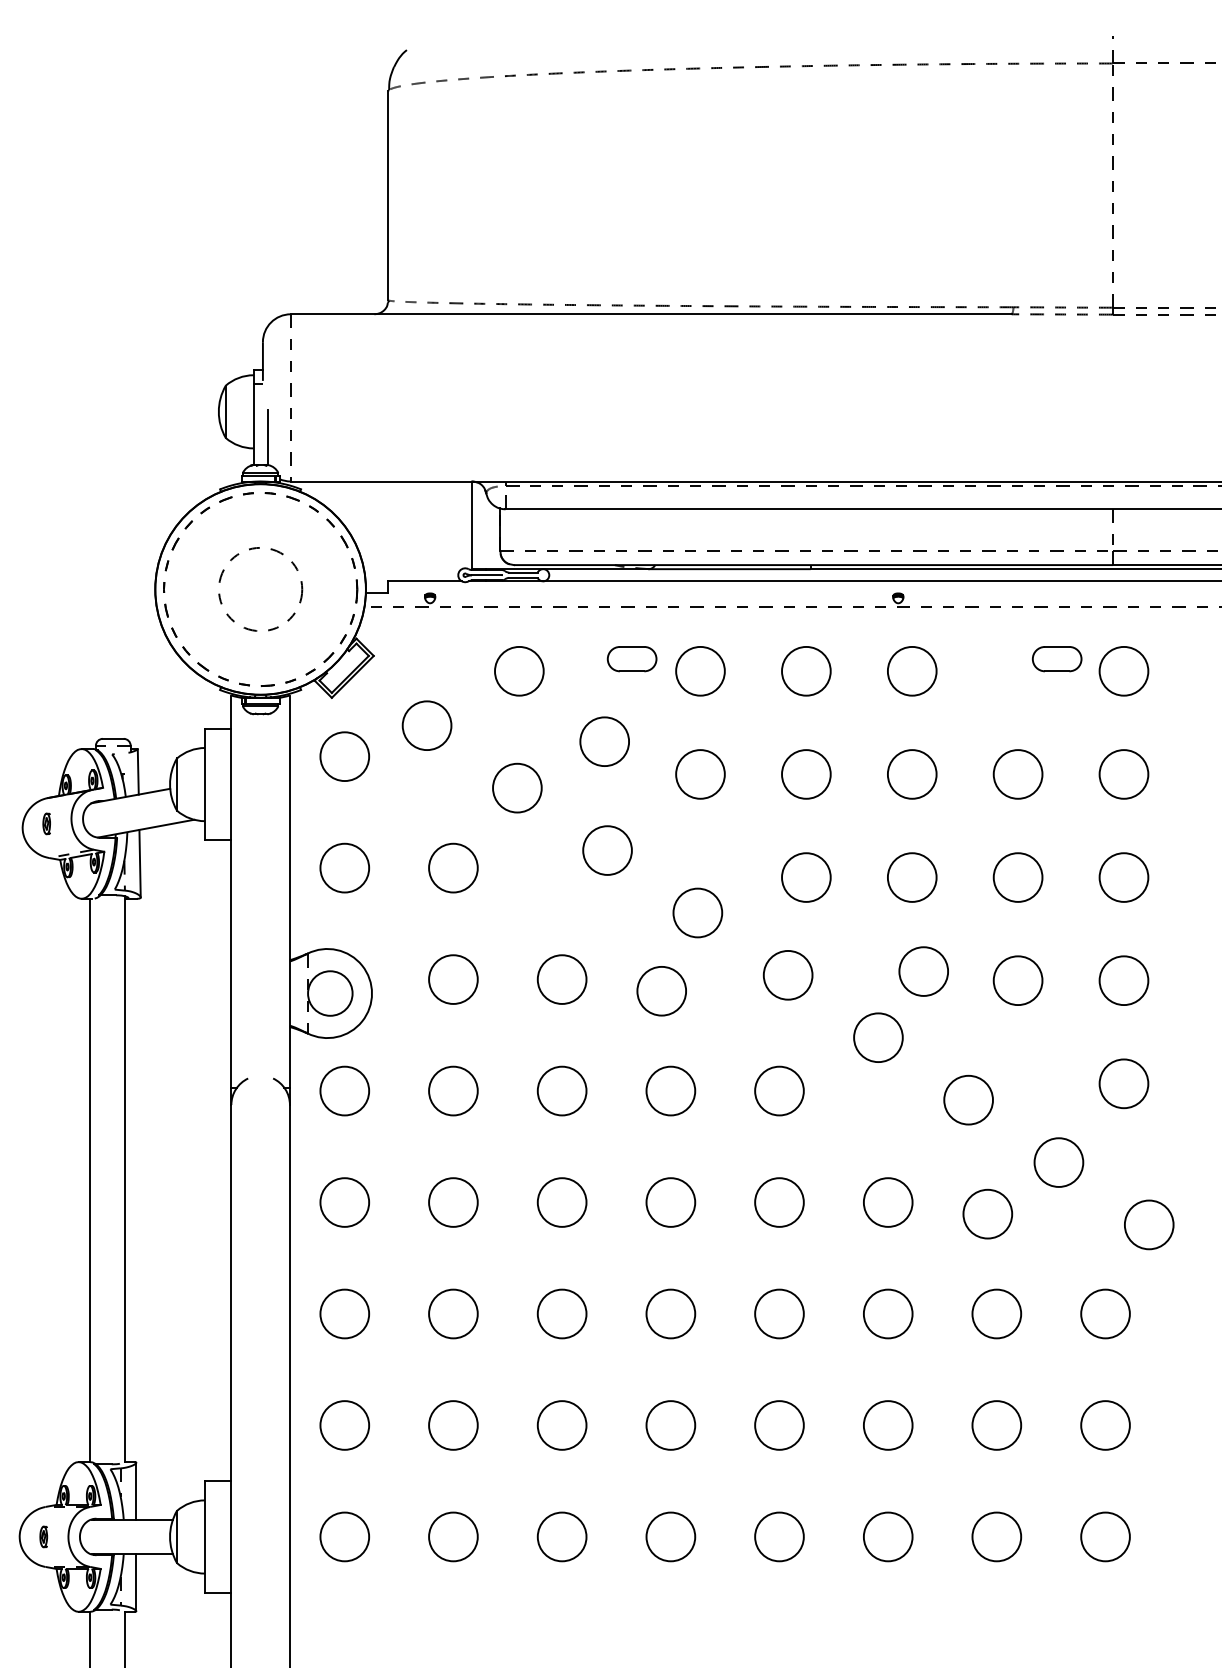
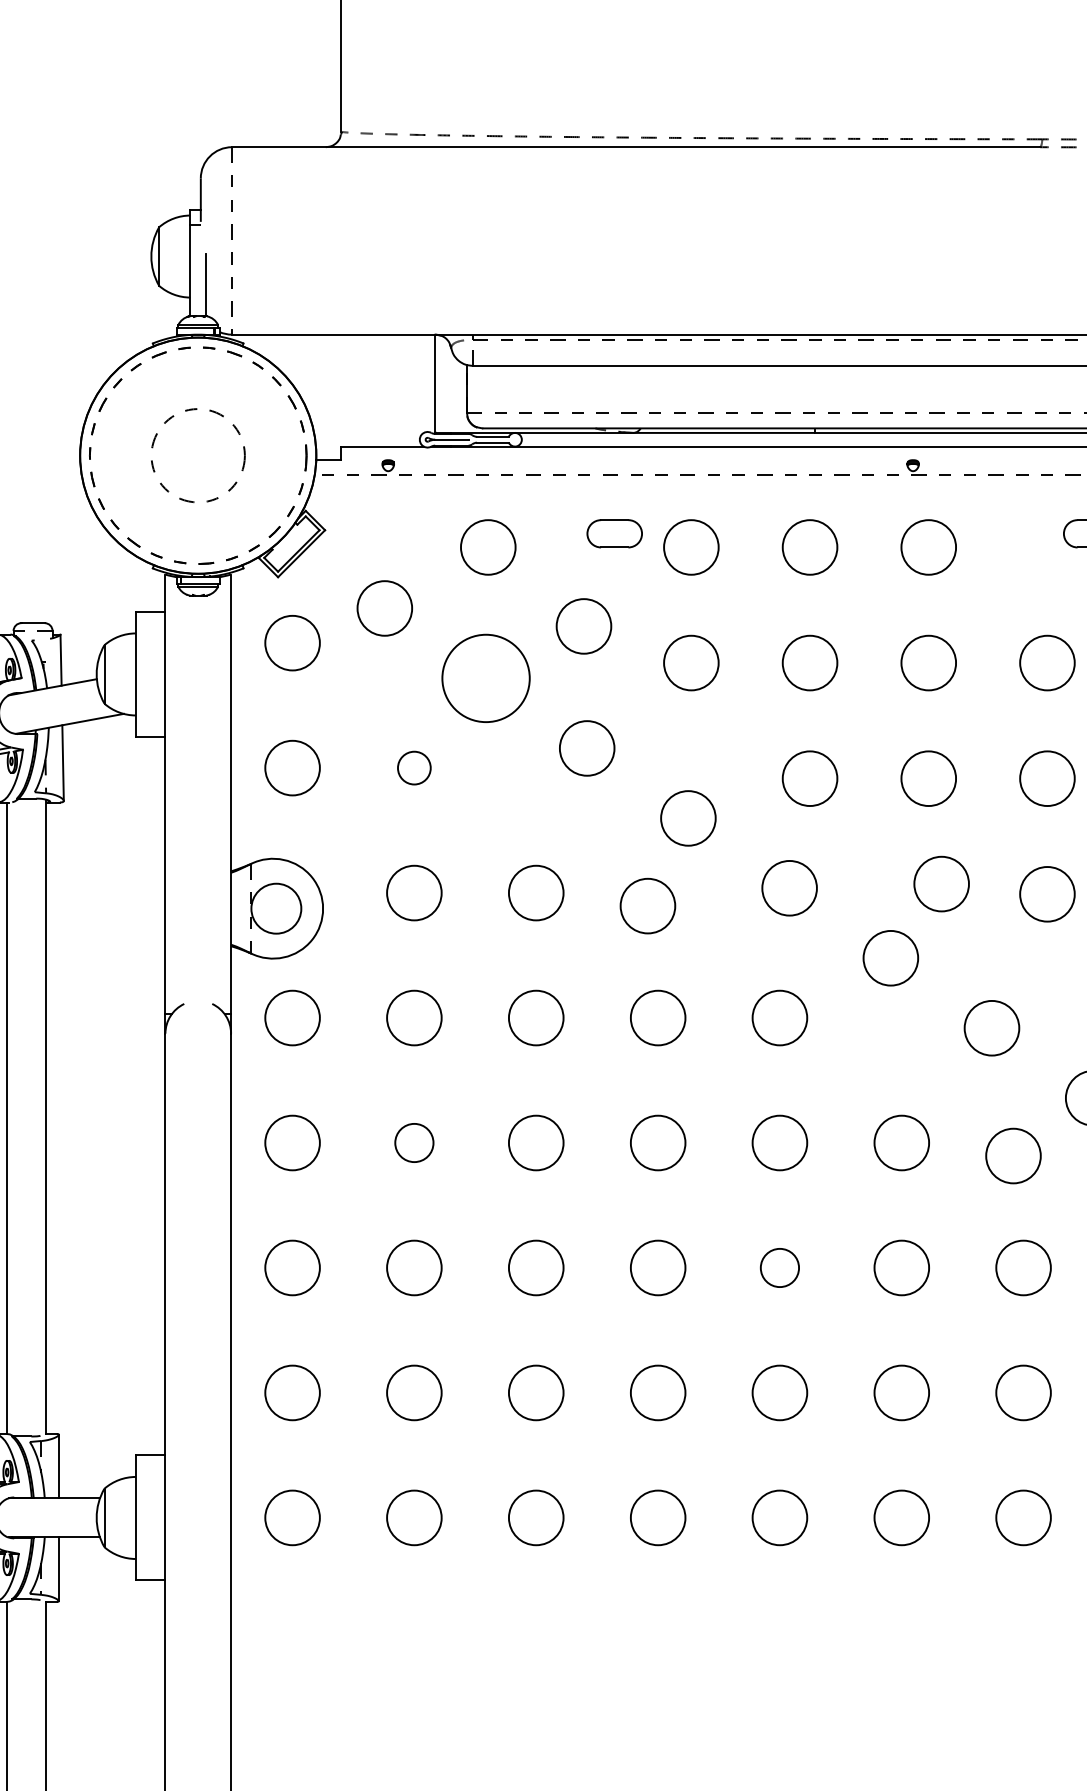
circle: (517, 787) -> (486, 677), size x1.6
circle: (453, 867) -> (414, 767), size x0.6
circle: (453, 1202) -> (414, 1142), size x0.7
circle: (779, 1313) -> (779, 1267), size x0.7

